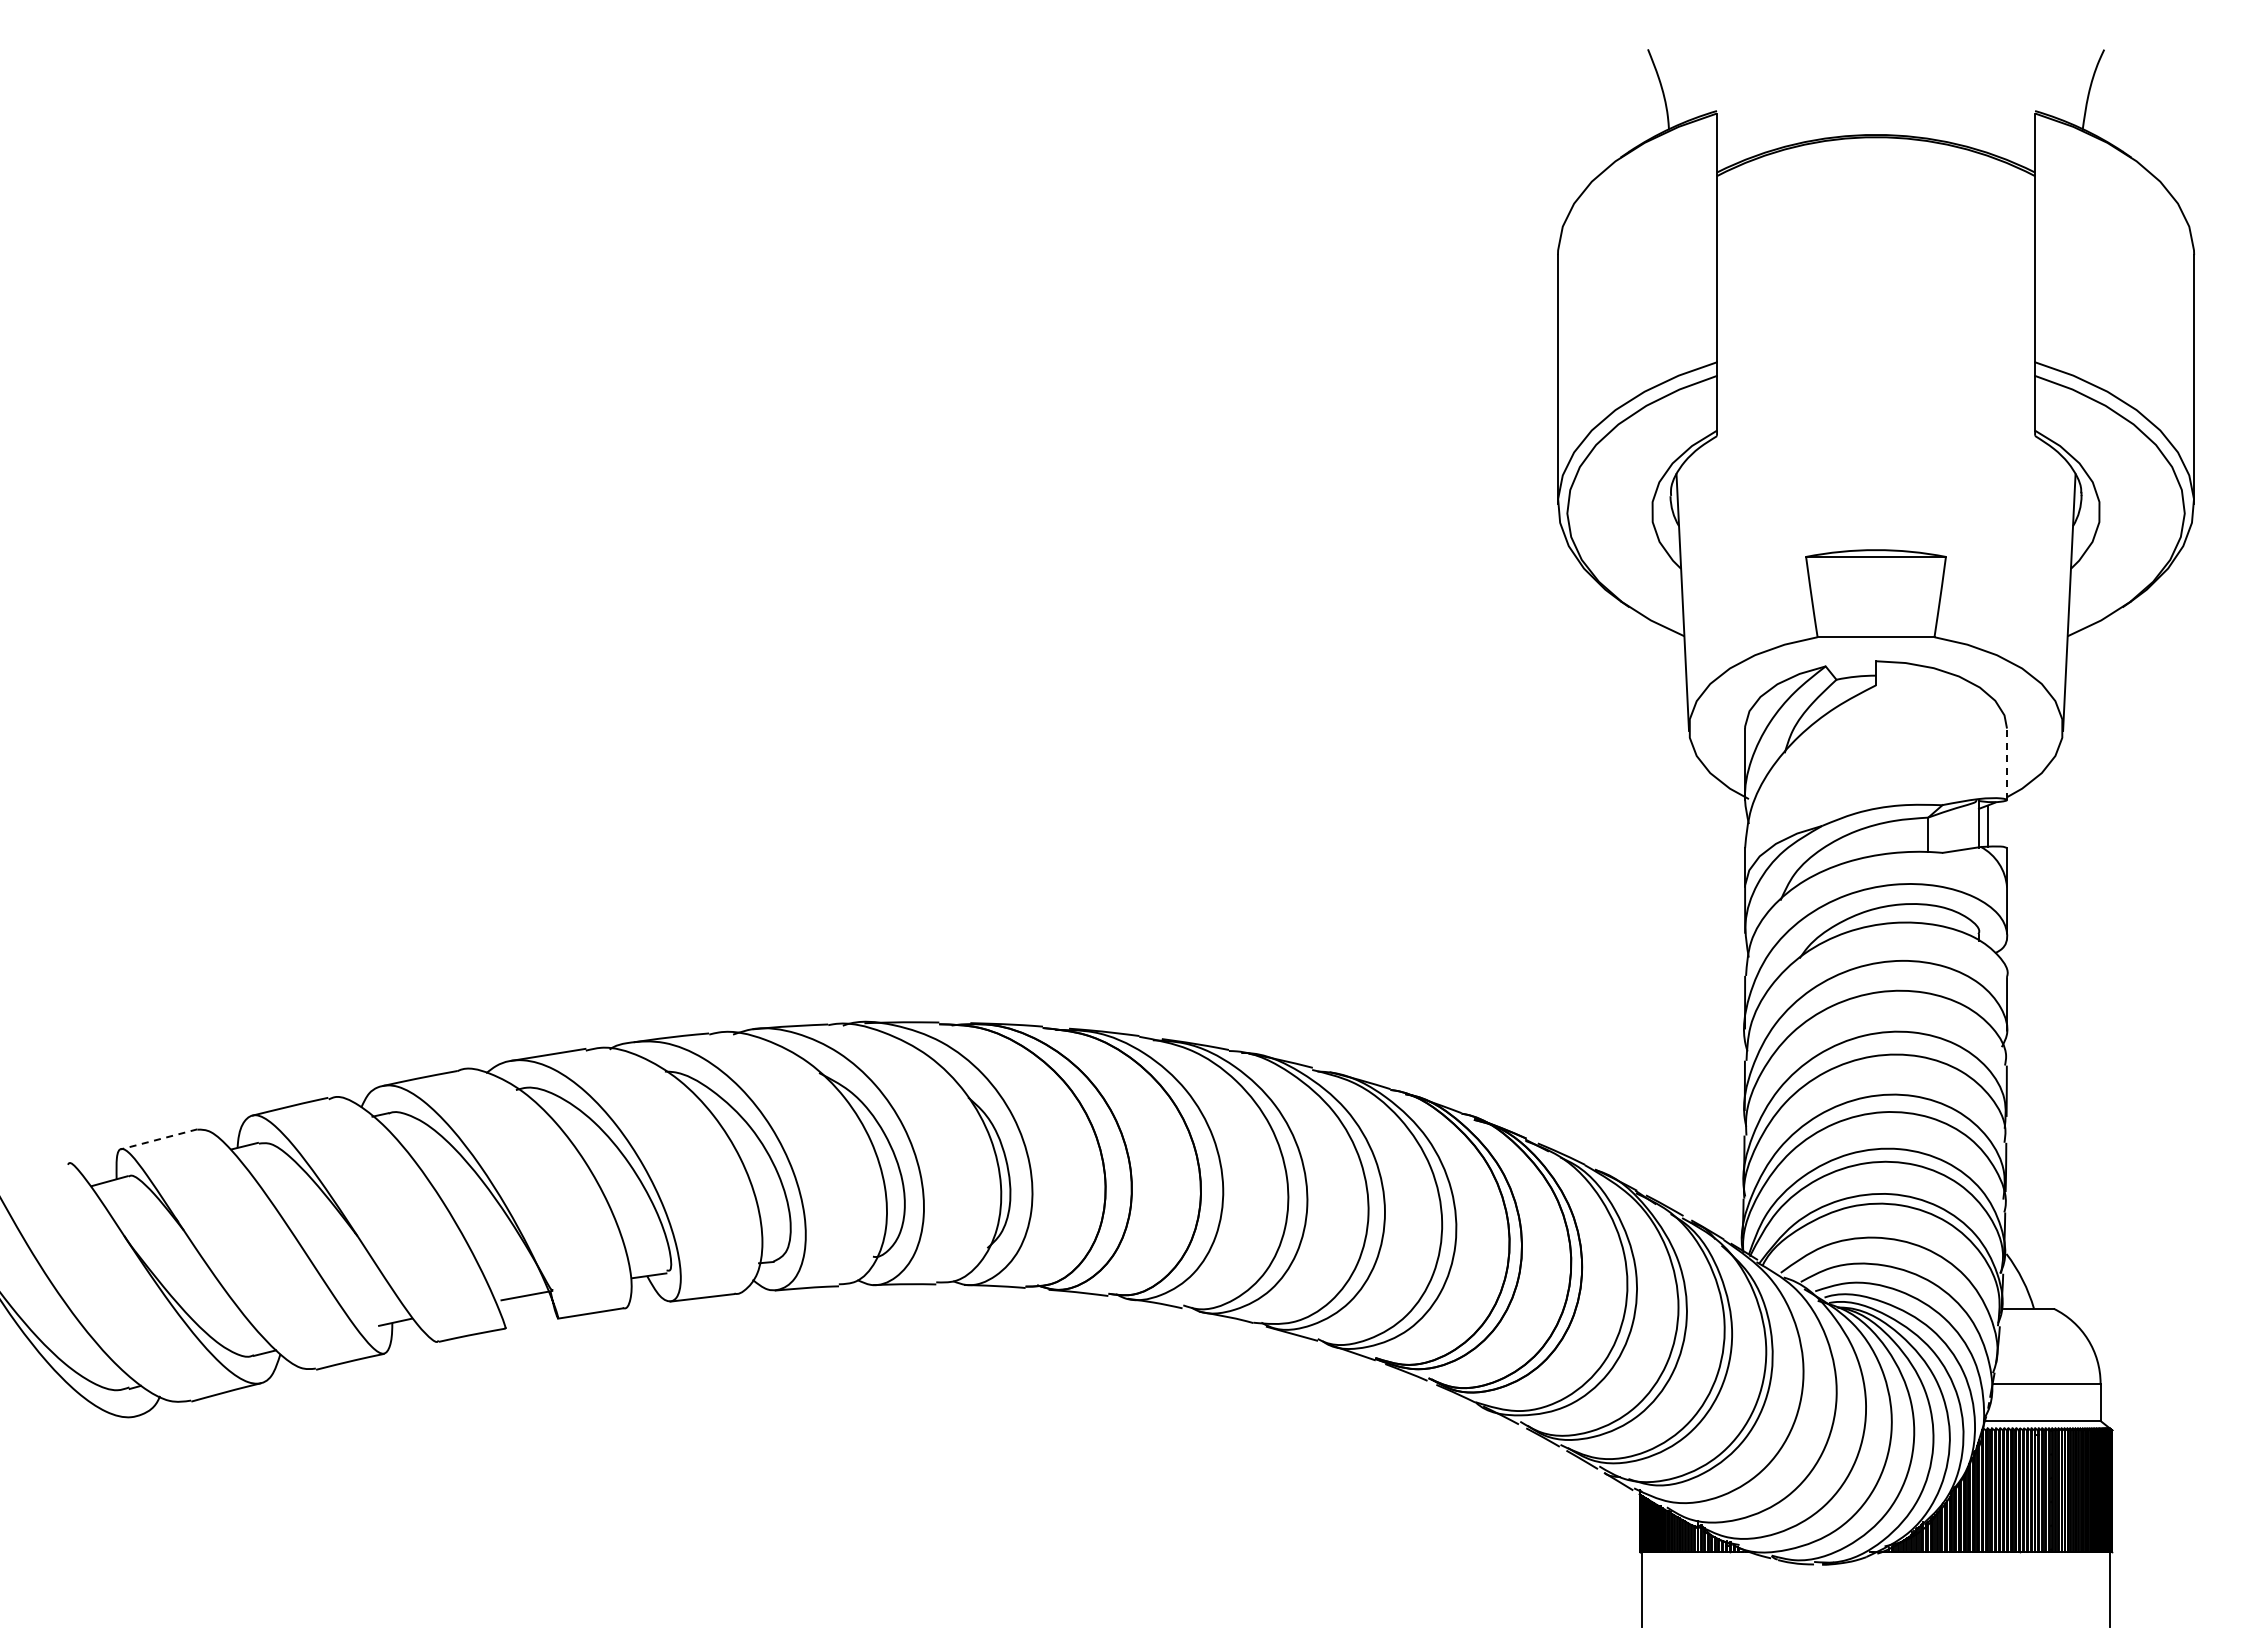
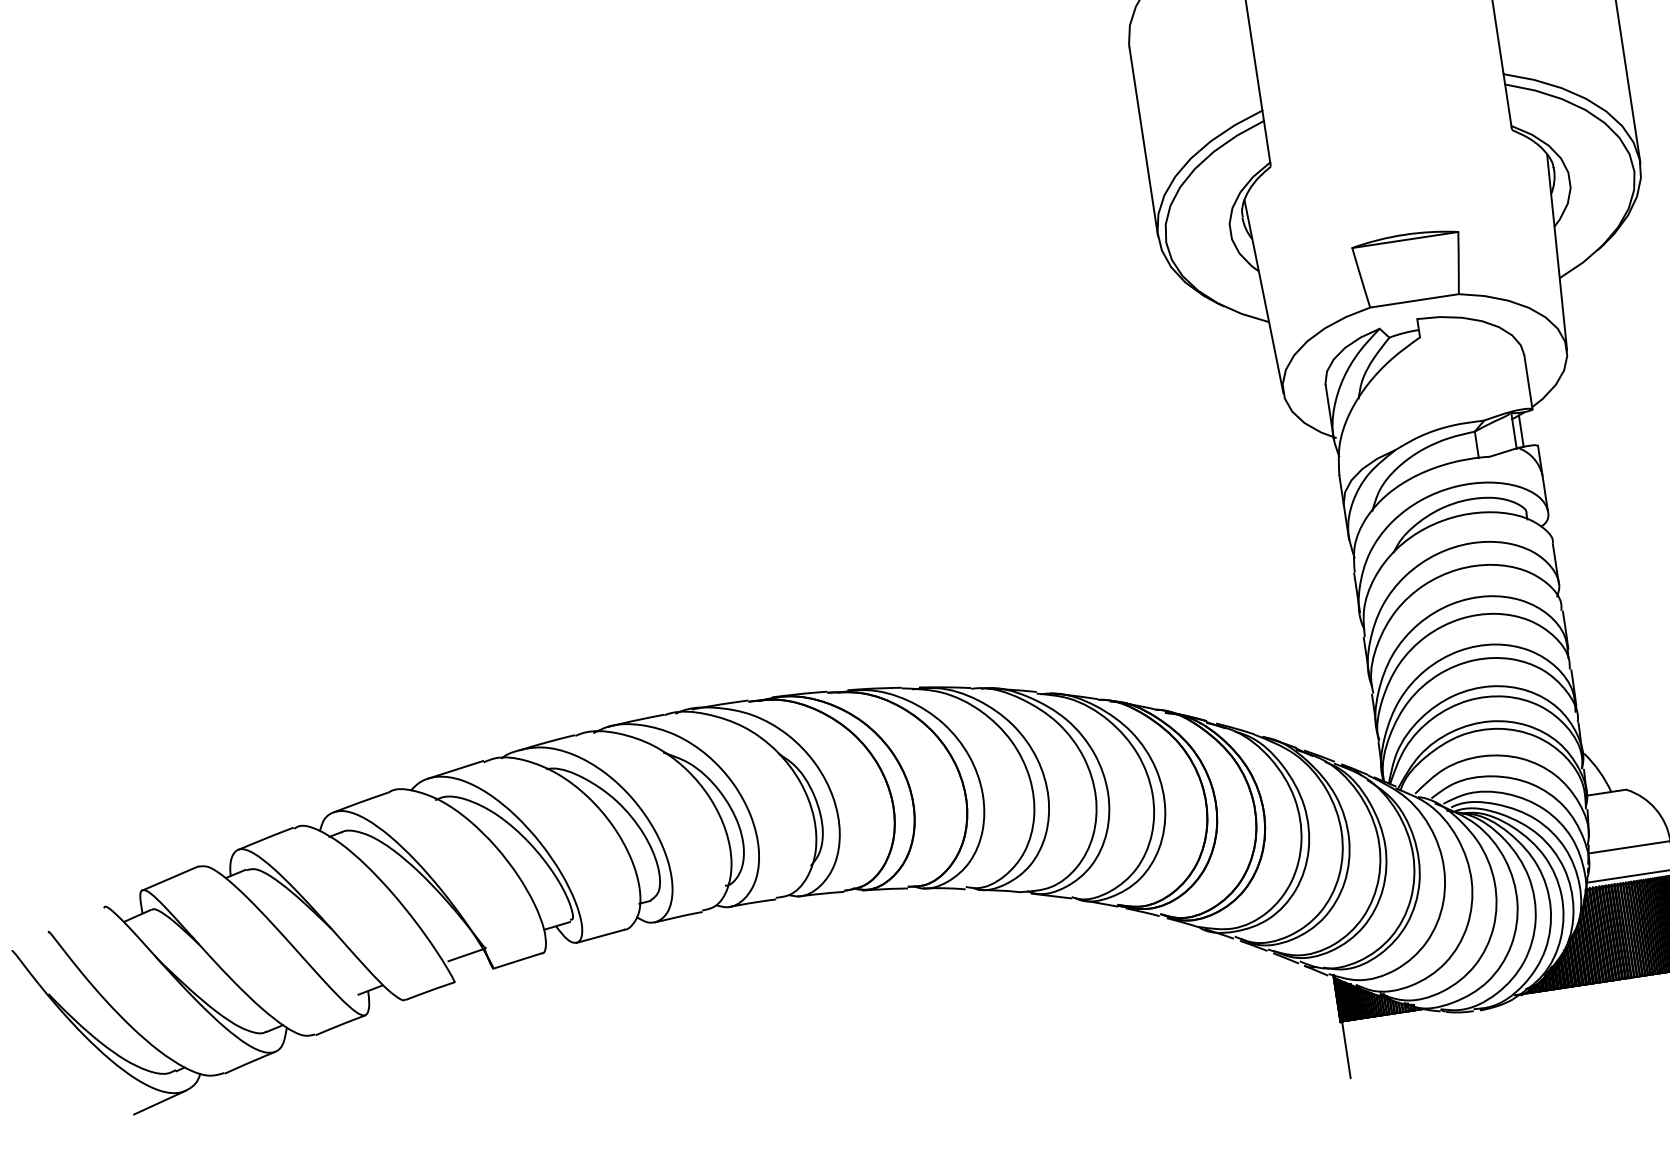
line: (2007, 764) -> (1528, 382), dashed -> solid
line: (159, 1139) -> (170, 878), dashed -> solid
line: (101, 1426) -> (159, 1102), added

